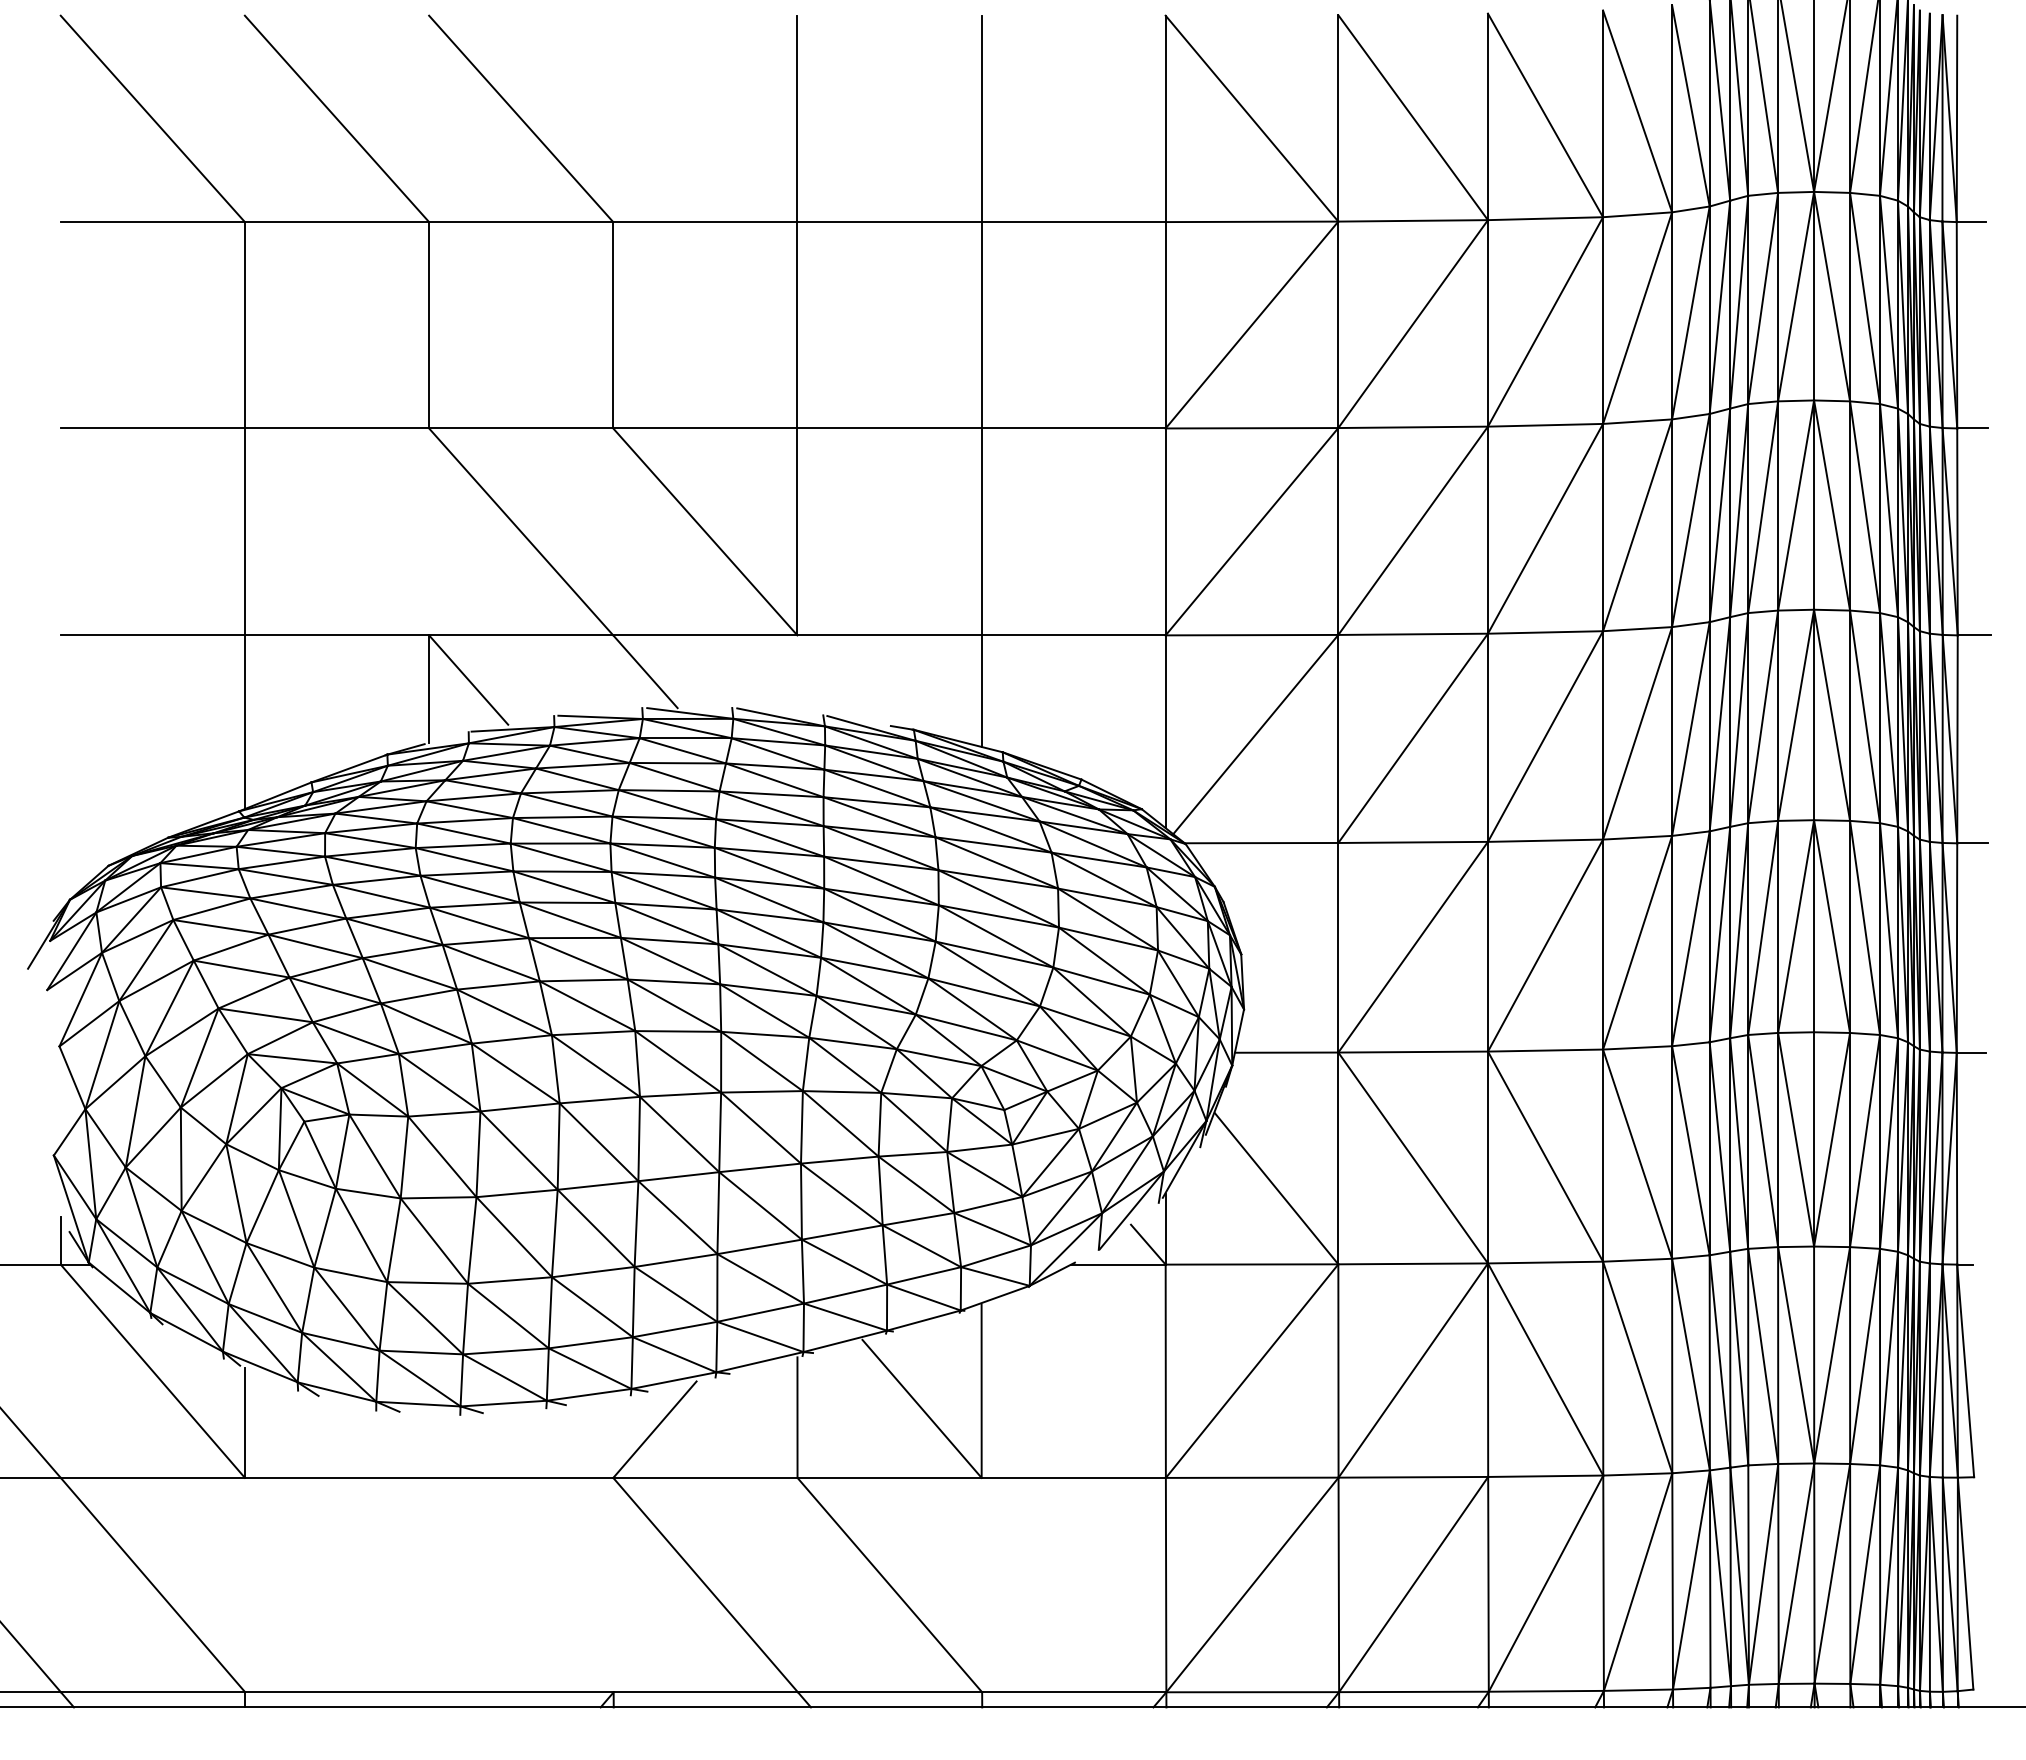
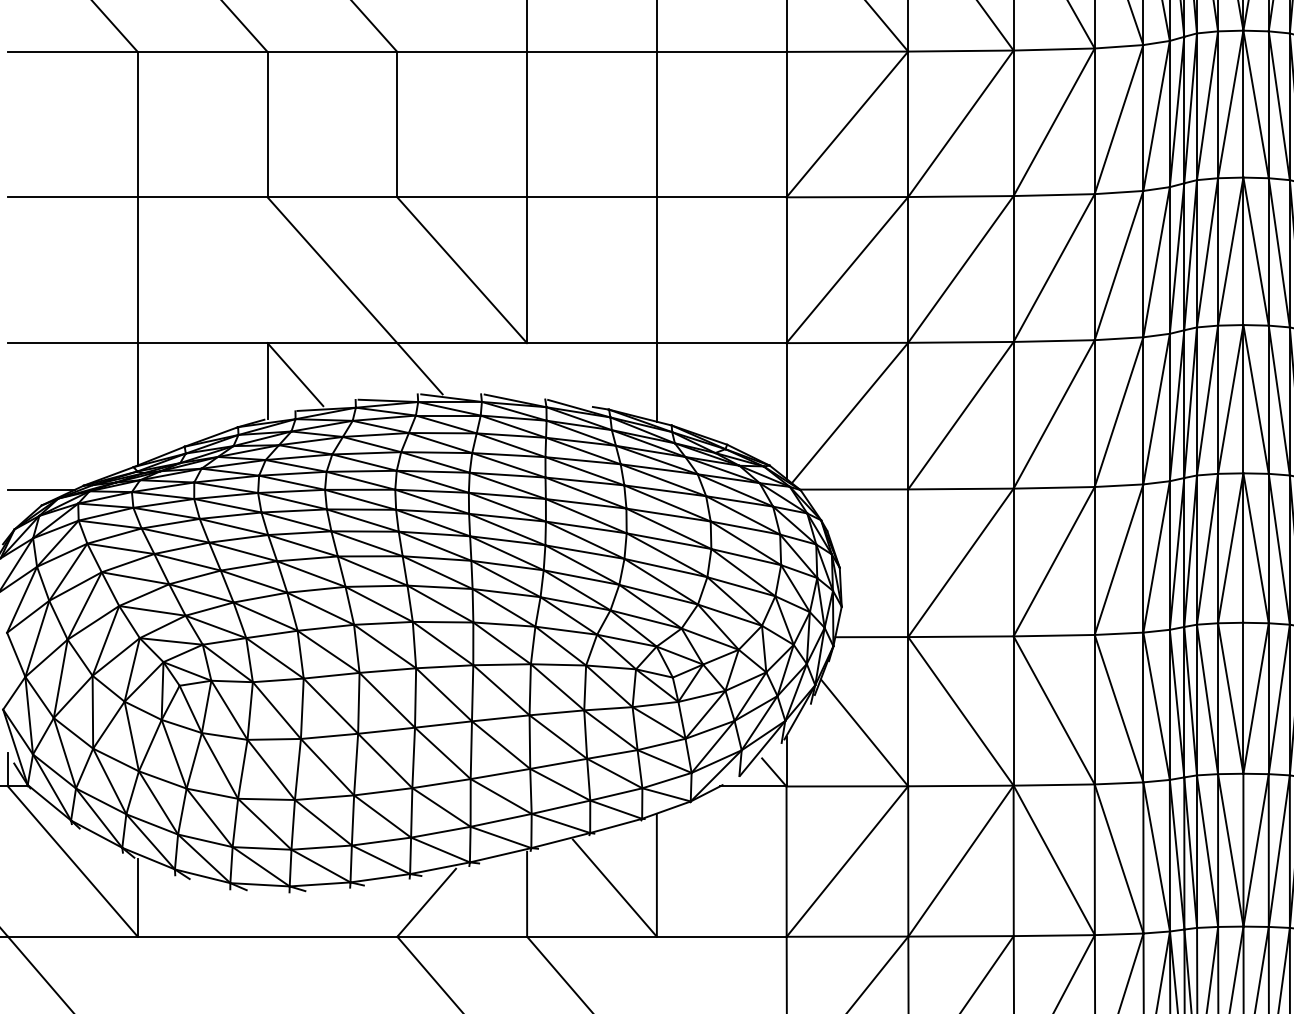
line: (108, 843) -> (41, 489), added

